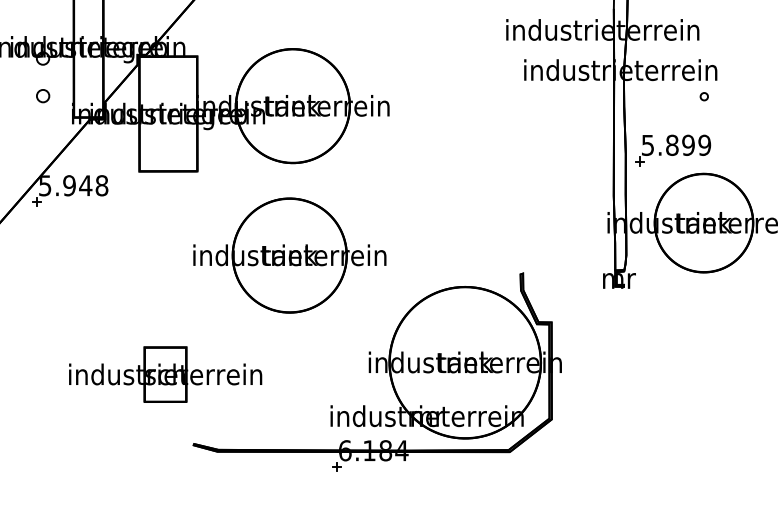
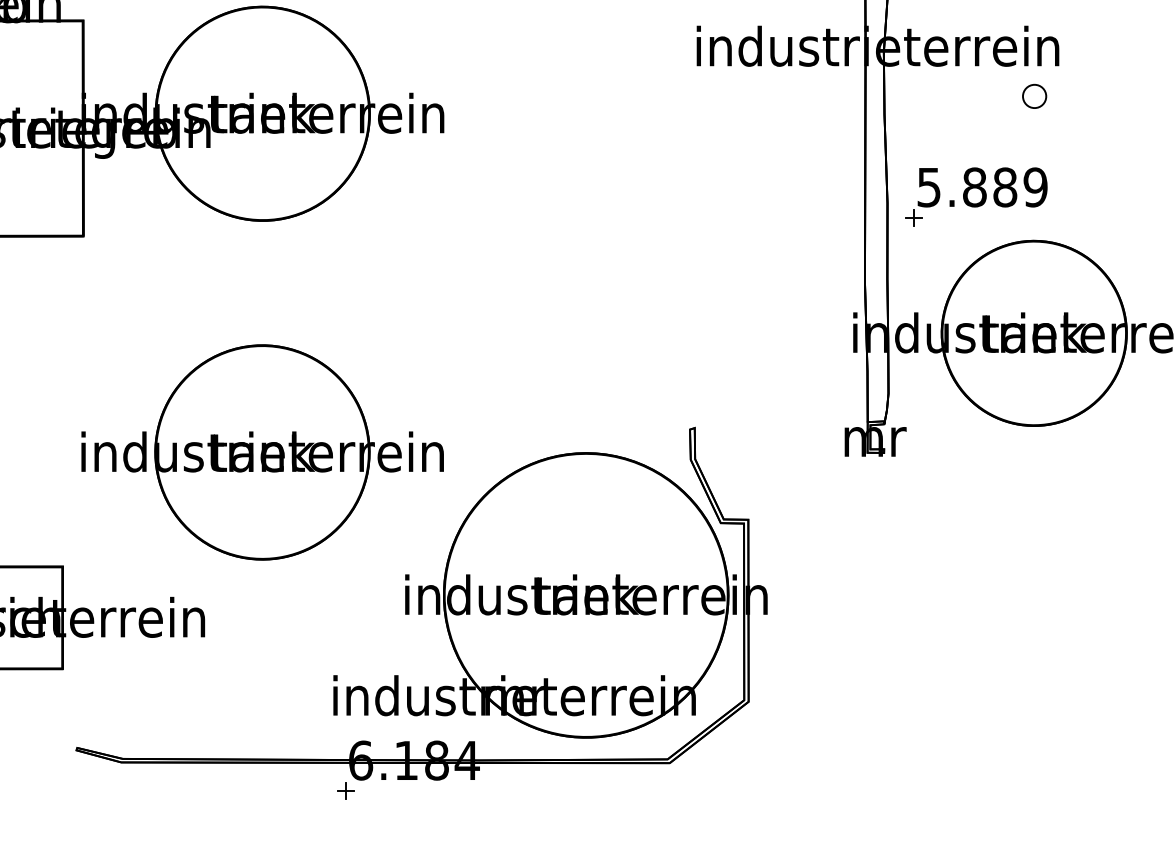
part: (704, 96) -> (1035, 95), size x1.67
text: (688, 145) -> (1005, 187), 5.899 -> 5.889
part: (289, 255) -> (261, 452), moved

